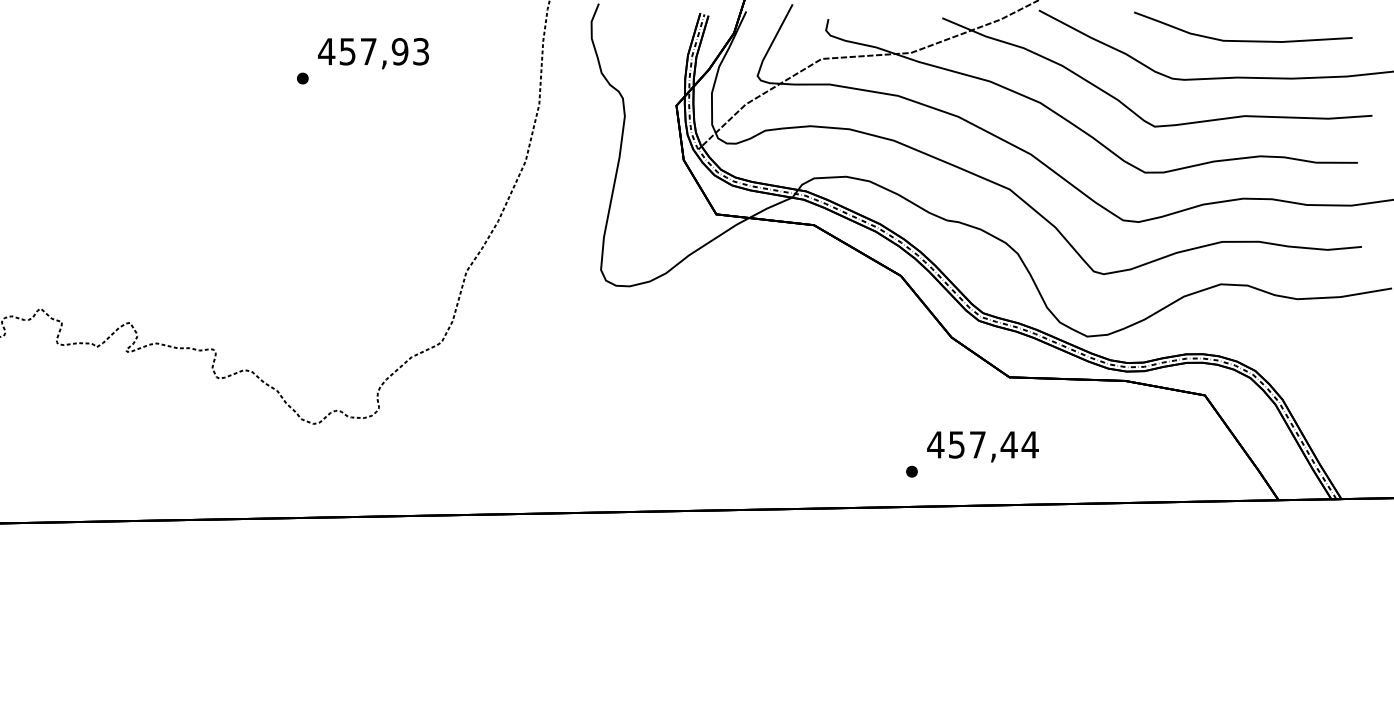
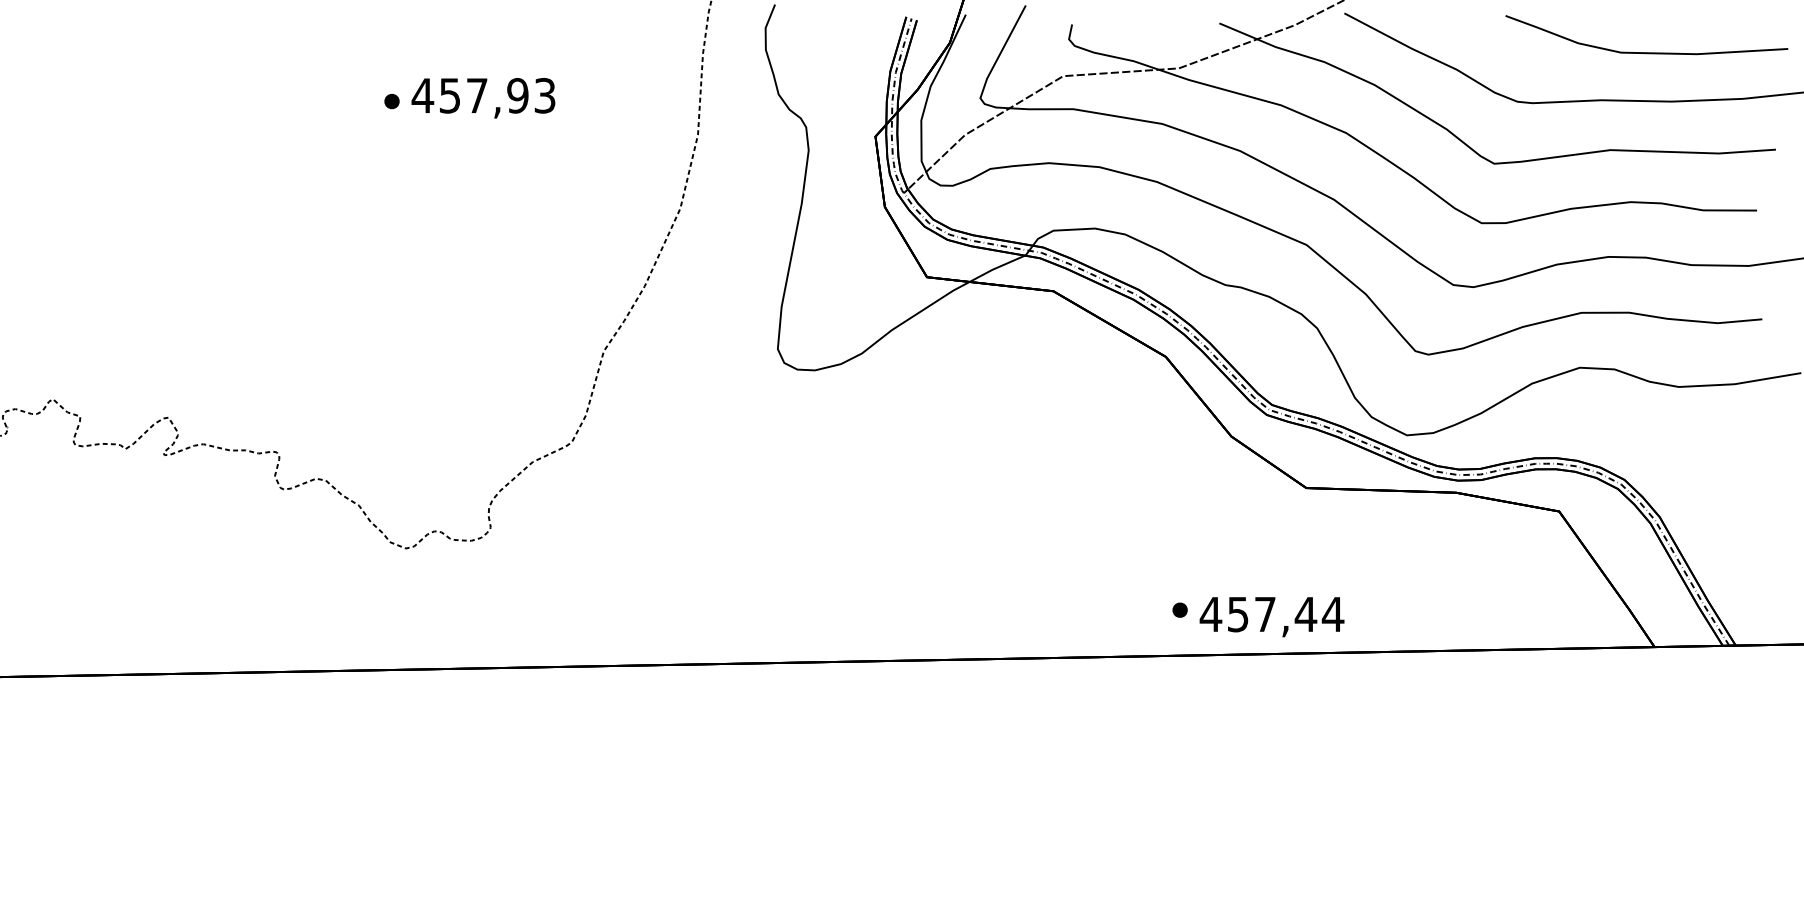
curve: (1243, 40) -> (1646, 52), moved
text: (373, 53) -> (483, 98), moved
text: (982, 447) -> (1271, 617), moved

